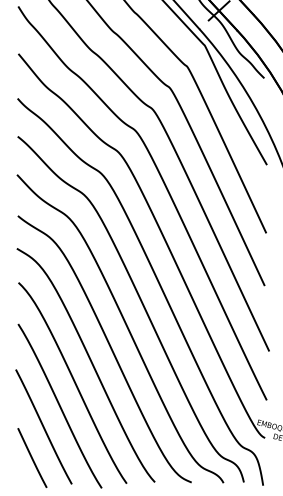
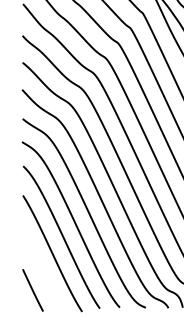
line: (43, 426) -> (40, 268), removed

